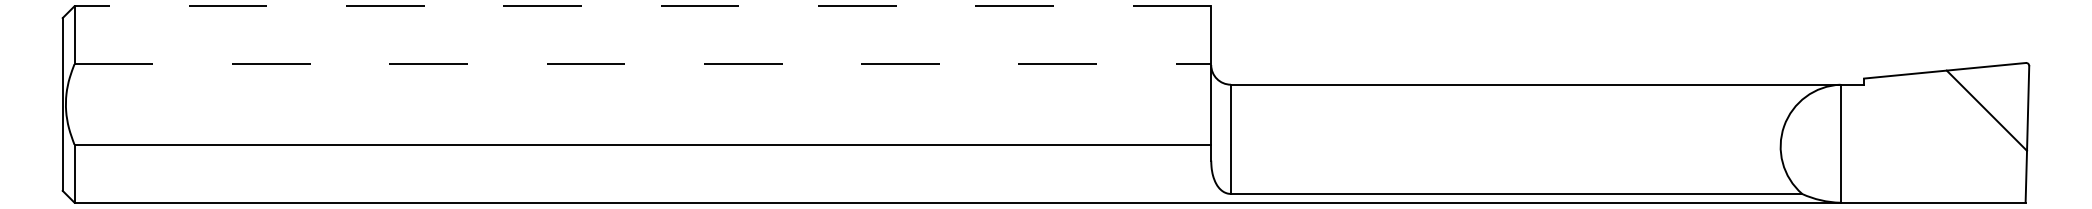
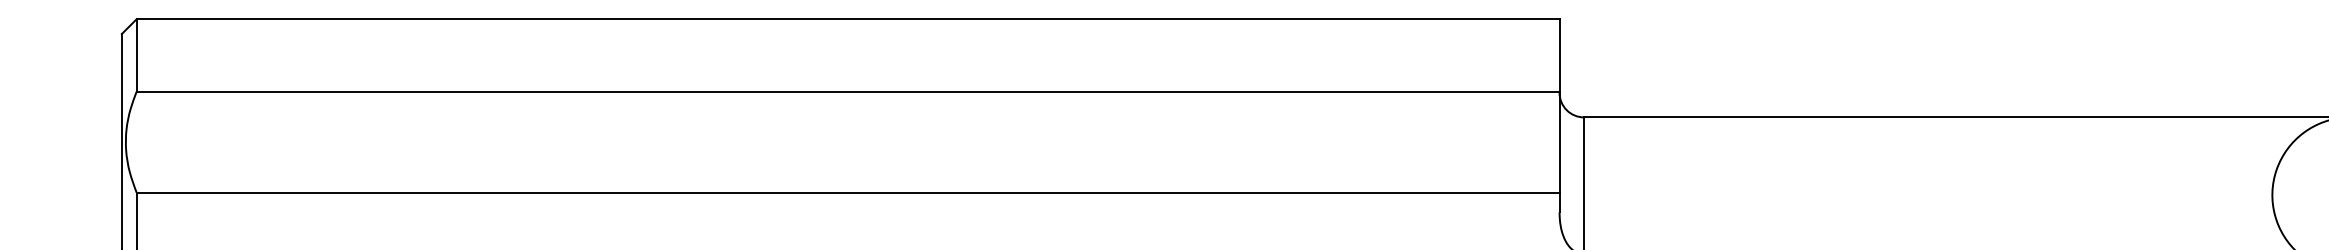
line: (642, 6) -> (847, 19), dashed -> solid
line: (643, 64) -> (848, 92), dashed -> solid

